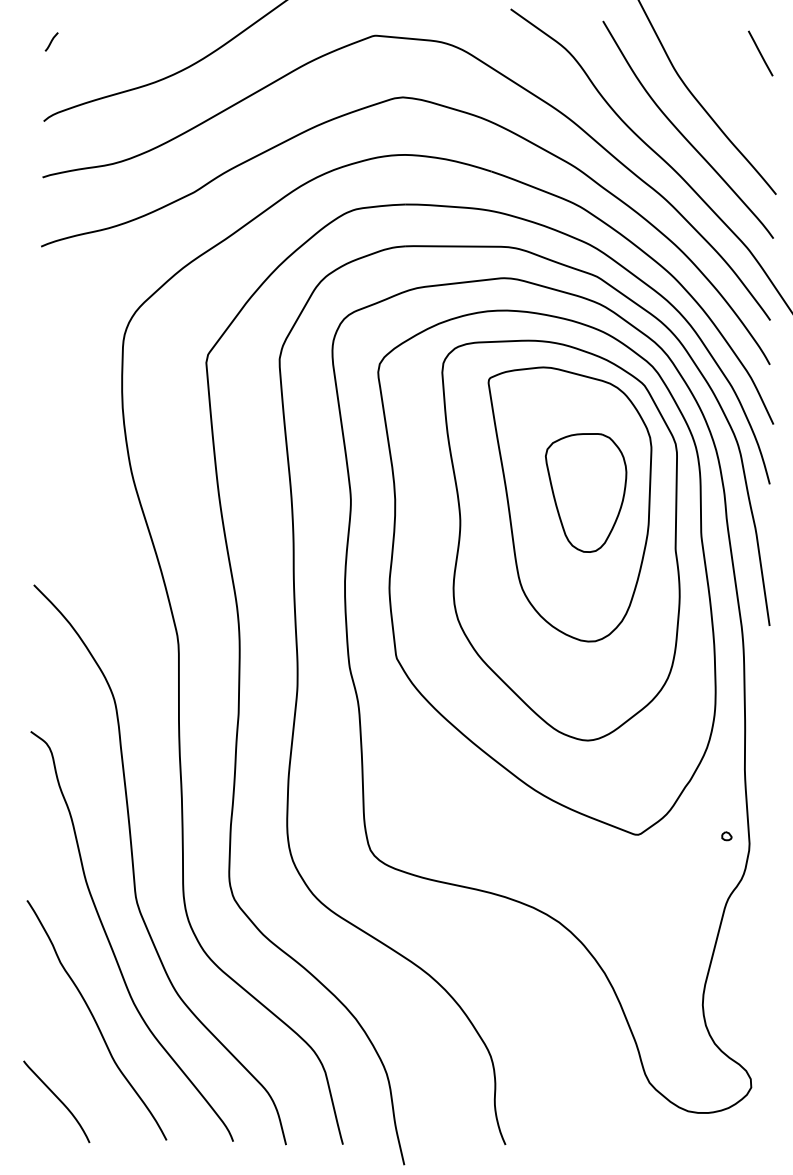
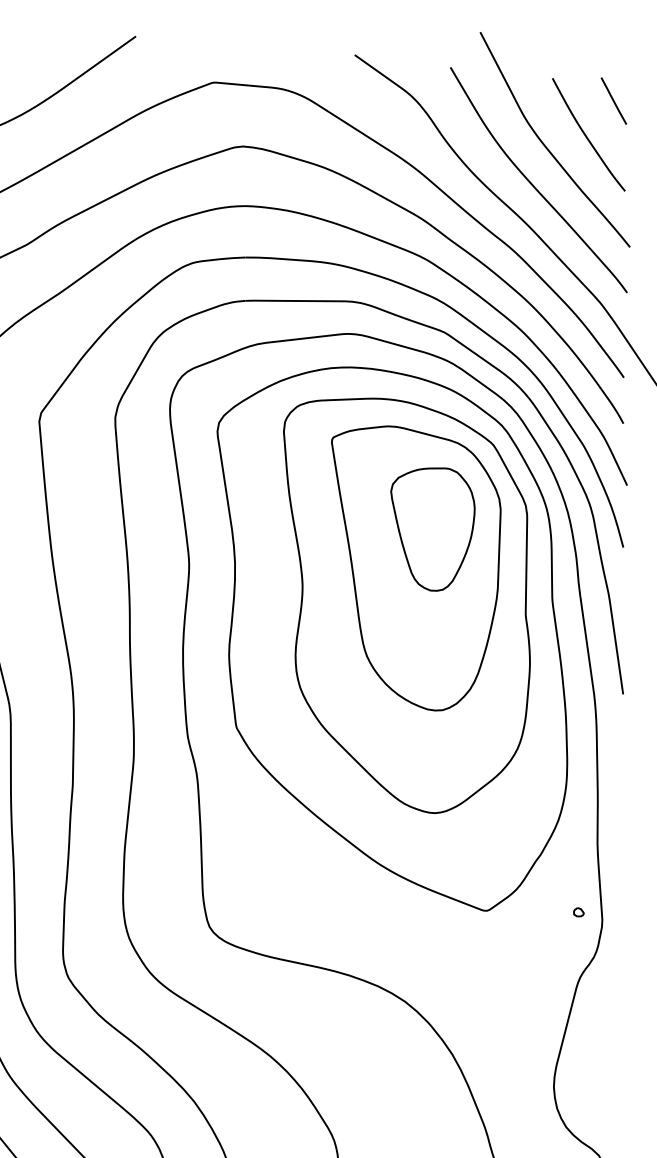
curve: (734, 86) -> (586, 135), added
part: (586, 492) -> (433, 529), moved

